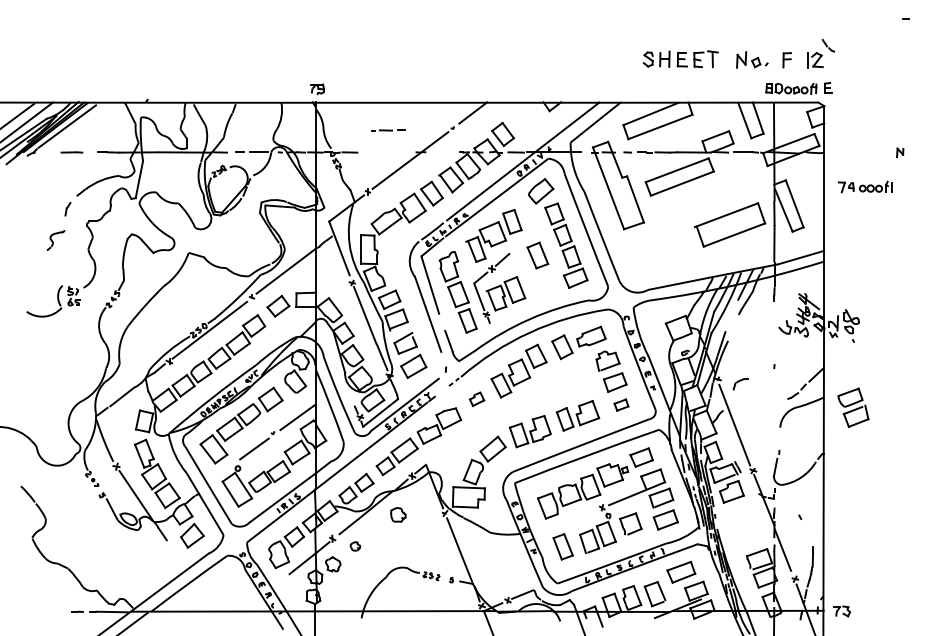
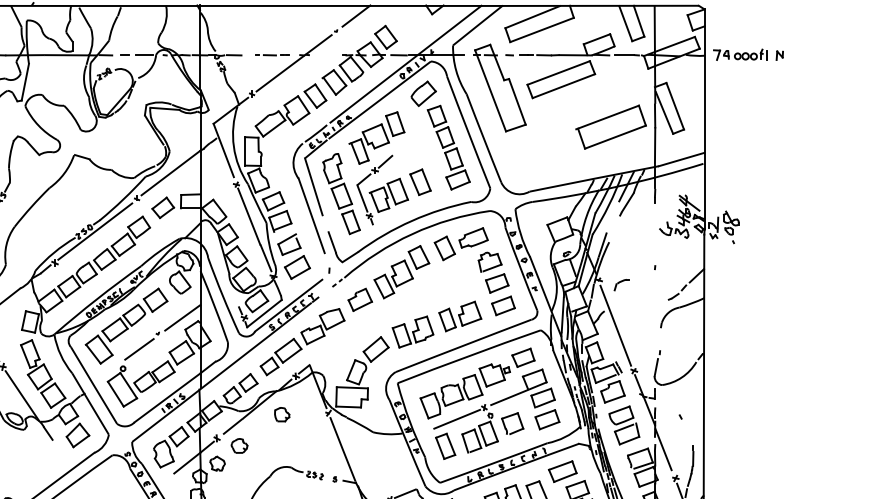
part: (388, 130) -> (272, 55), moved
part: (864, 186) -> (739, 54), moved
part: (537, 255) -> (420, 182), moved
part: (476, 399) -> (359, 300), size x1.67
part: (621, 404) -> (503, 305), size x1.67
part: (853, 407) -> (624, 425), moved
line: (574, 519) -> (456, 419), added
part: (355, 546) -> (239, 446), size x1.67

